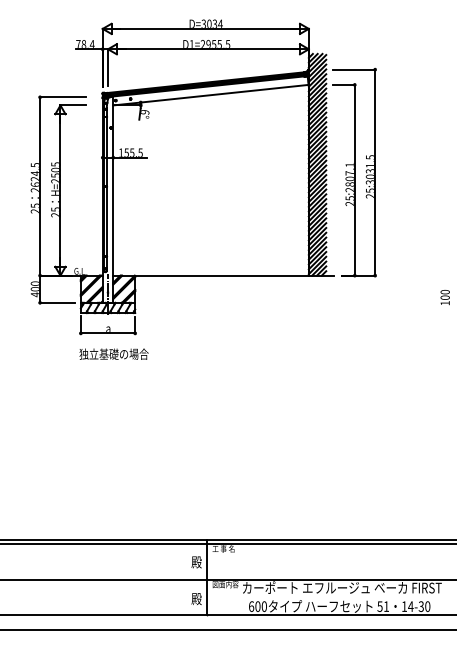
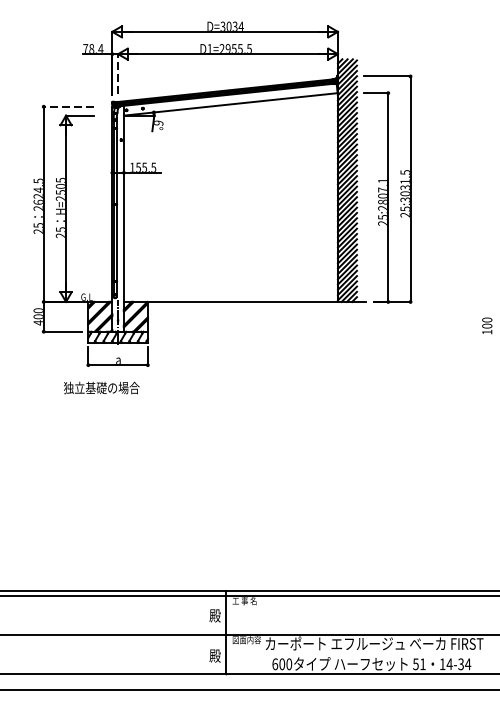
line: (108, 67) -> (118, 74), solid -> dashed
line: (62, 97) -> (68, 106), solid -> dashed
text: (113, 353) -> (101, 387), moved
text: (427, 606) -> (467, 664), 14-30 -> 14-34

